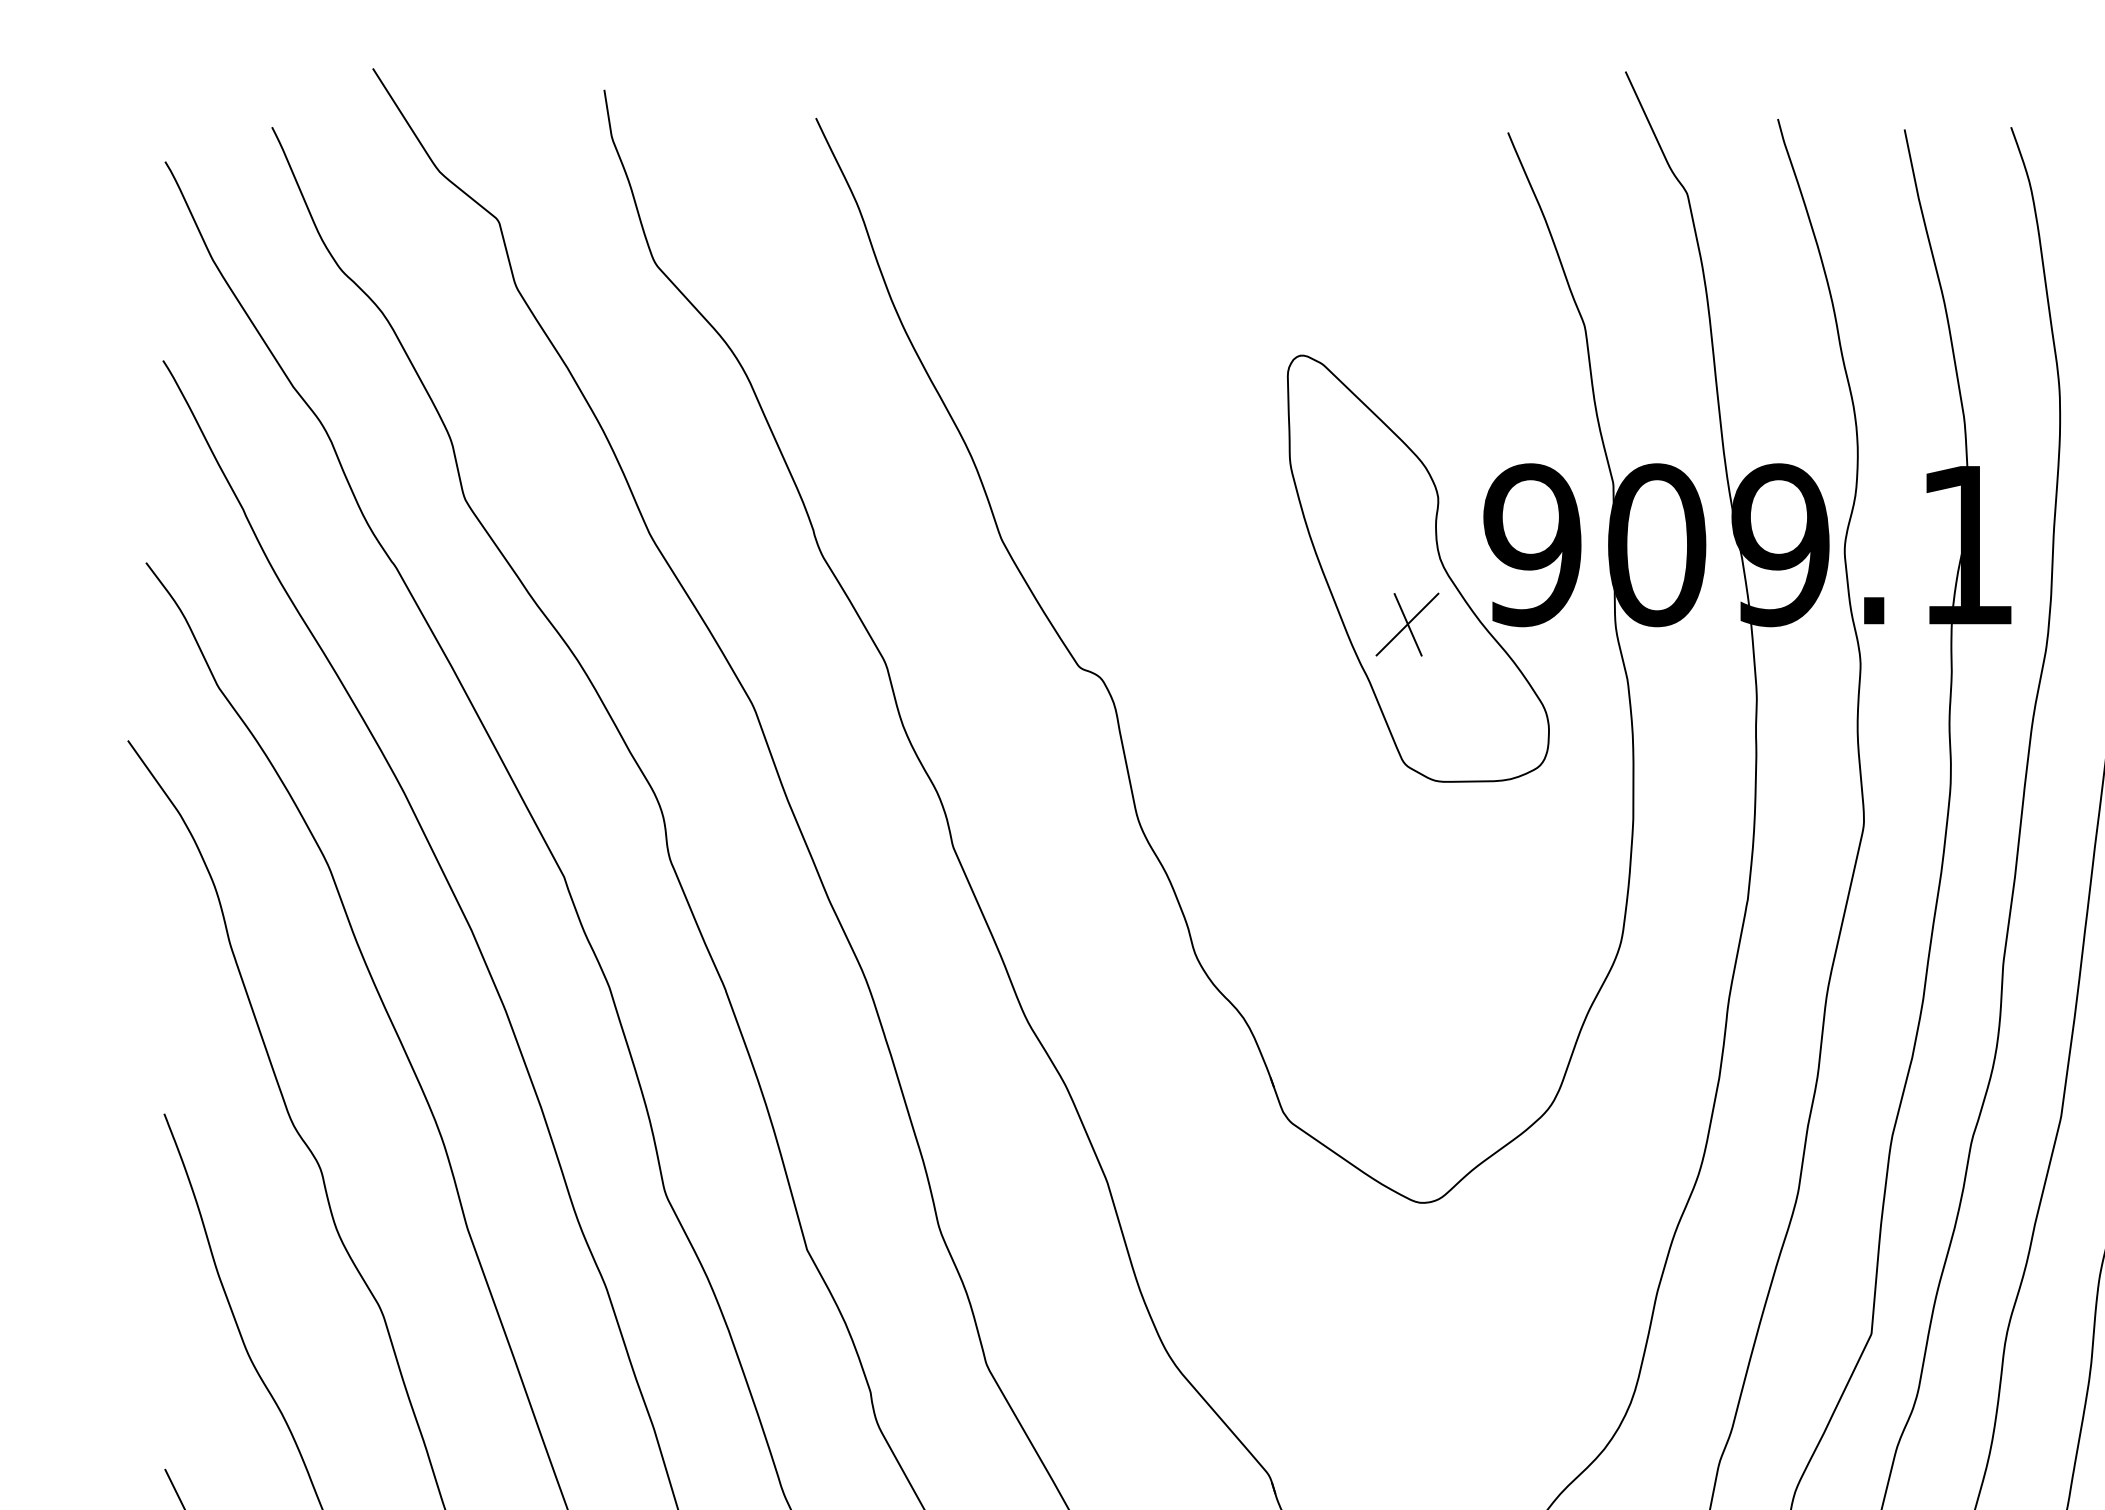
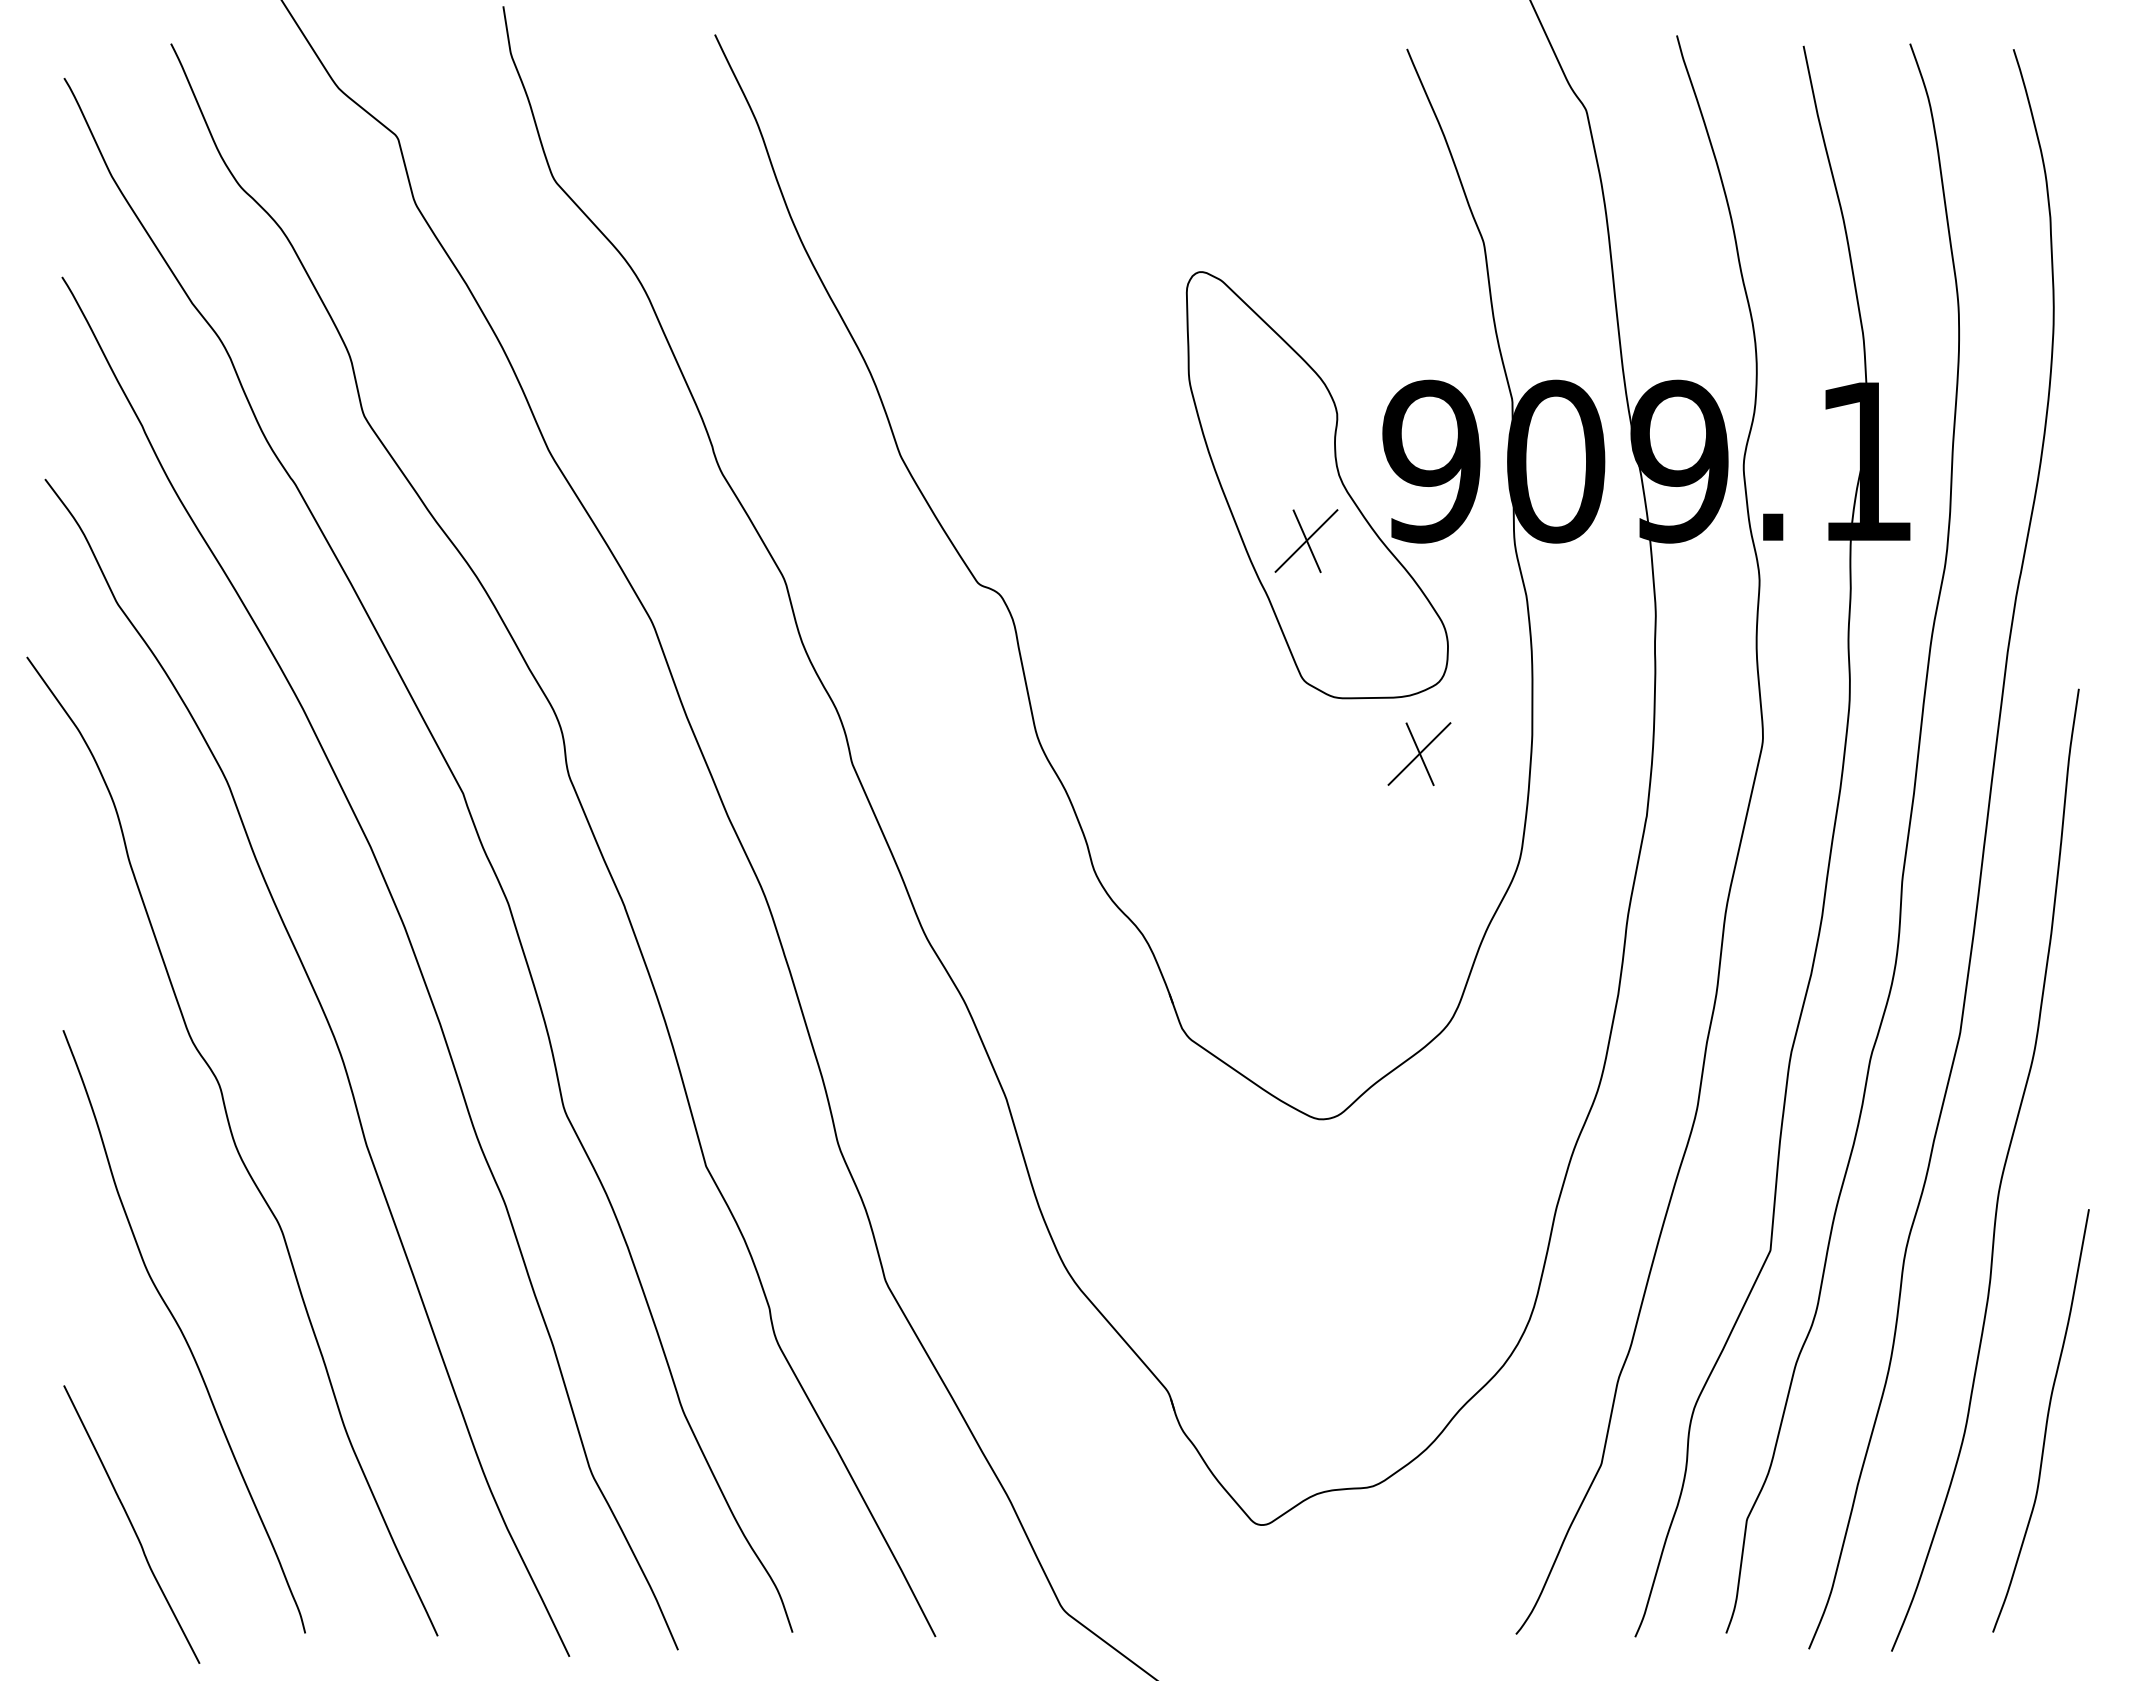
part: (1520, 837) -> (1419, 753), added

